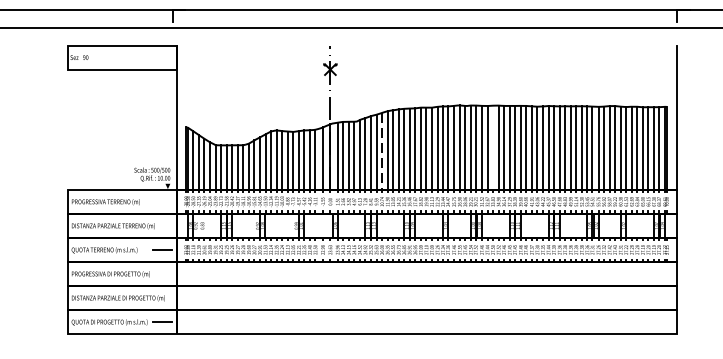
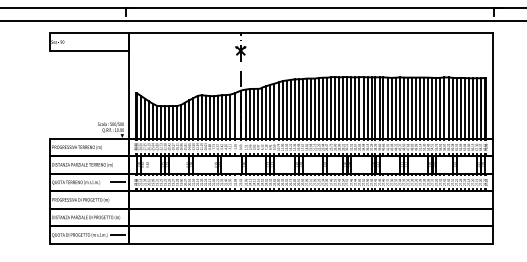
line: (425, 45) -> (310, 33), added
line: (493, 147) -> (359, 107), added
line: (382, 151) -> (278, 110), dashed -> solid

